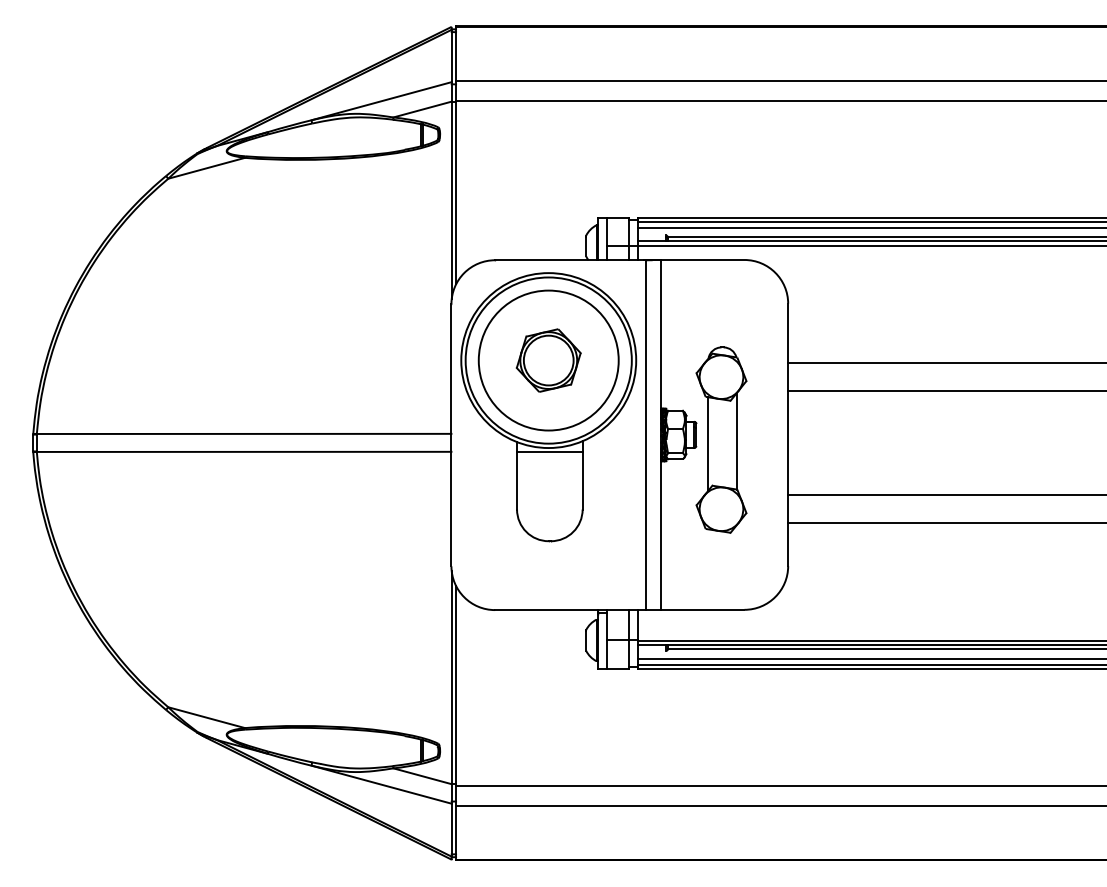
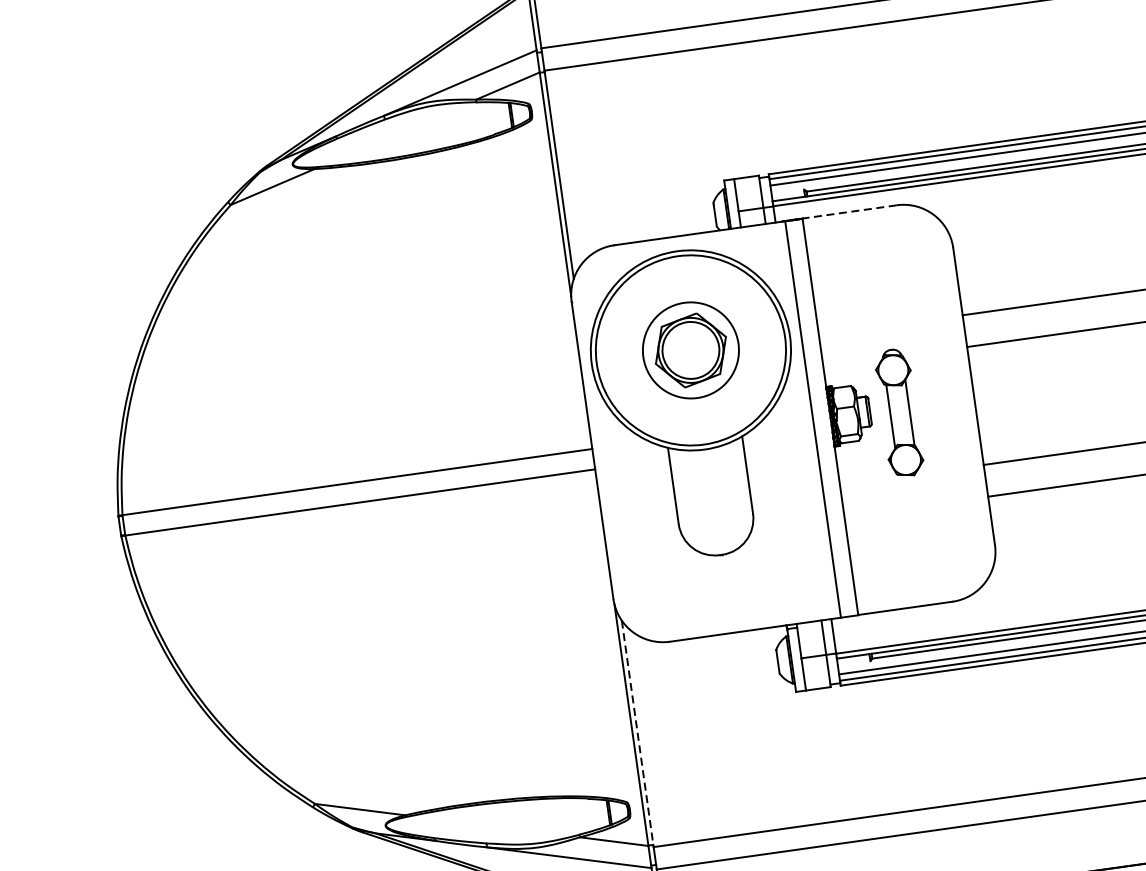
line: (699, 260) -> (845, 213), solid -> dashed
circle: (548, 360) -> (690, 350), size x0.6
part: (721, 439) -> (899, 412), size x0.6
line: (549, 452) -> (706, 454), removed
line: (456, 685) -> (638, 733), solid -> dashed

